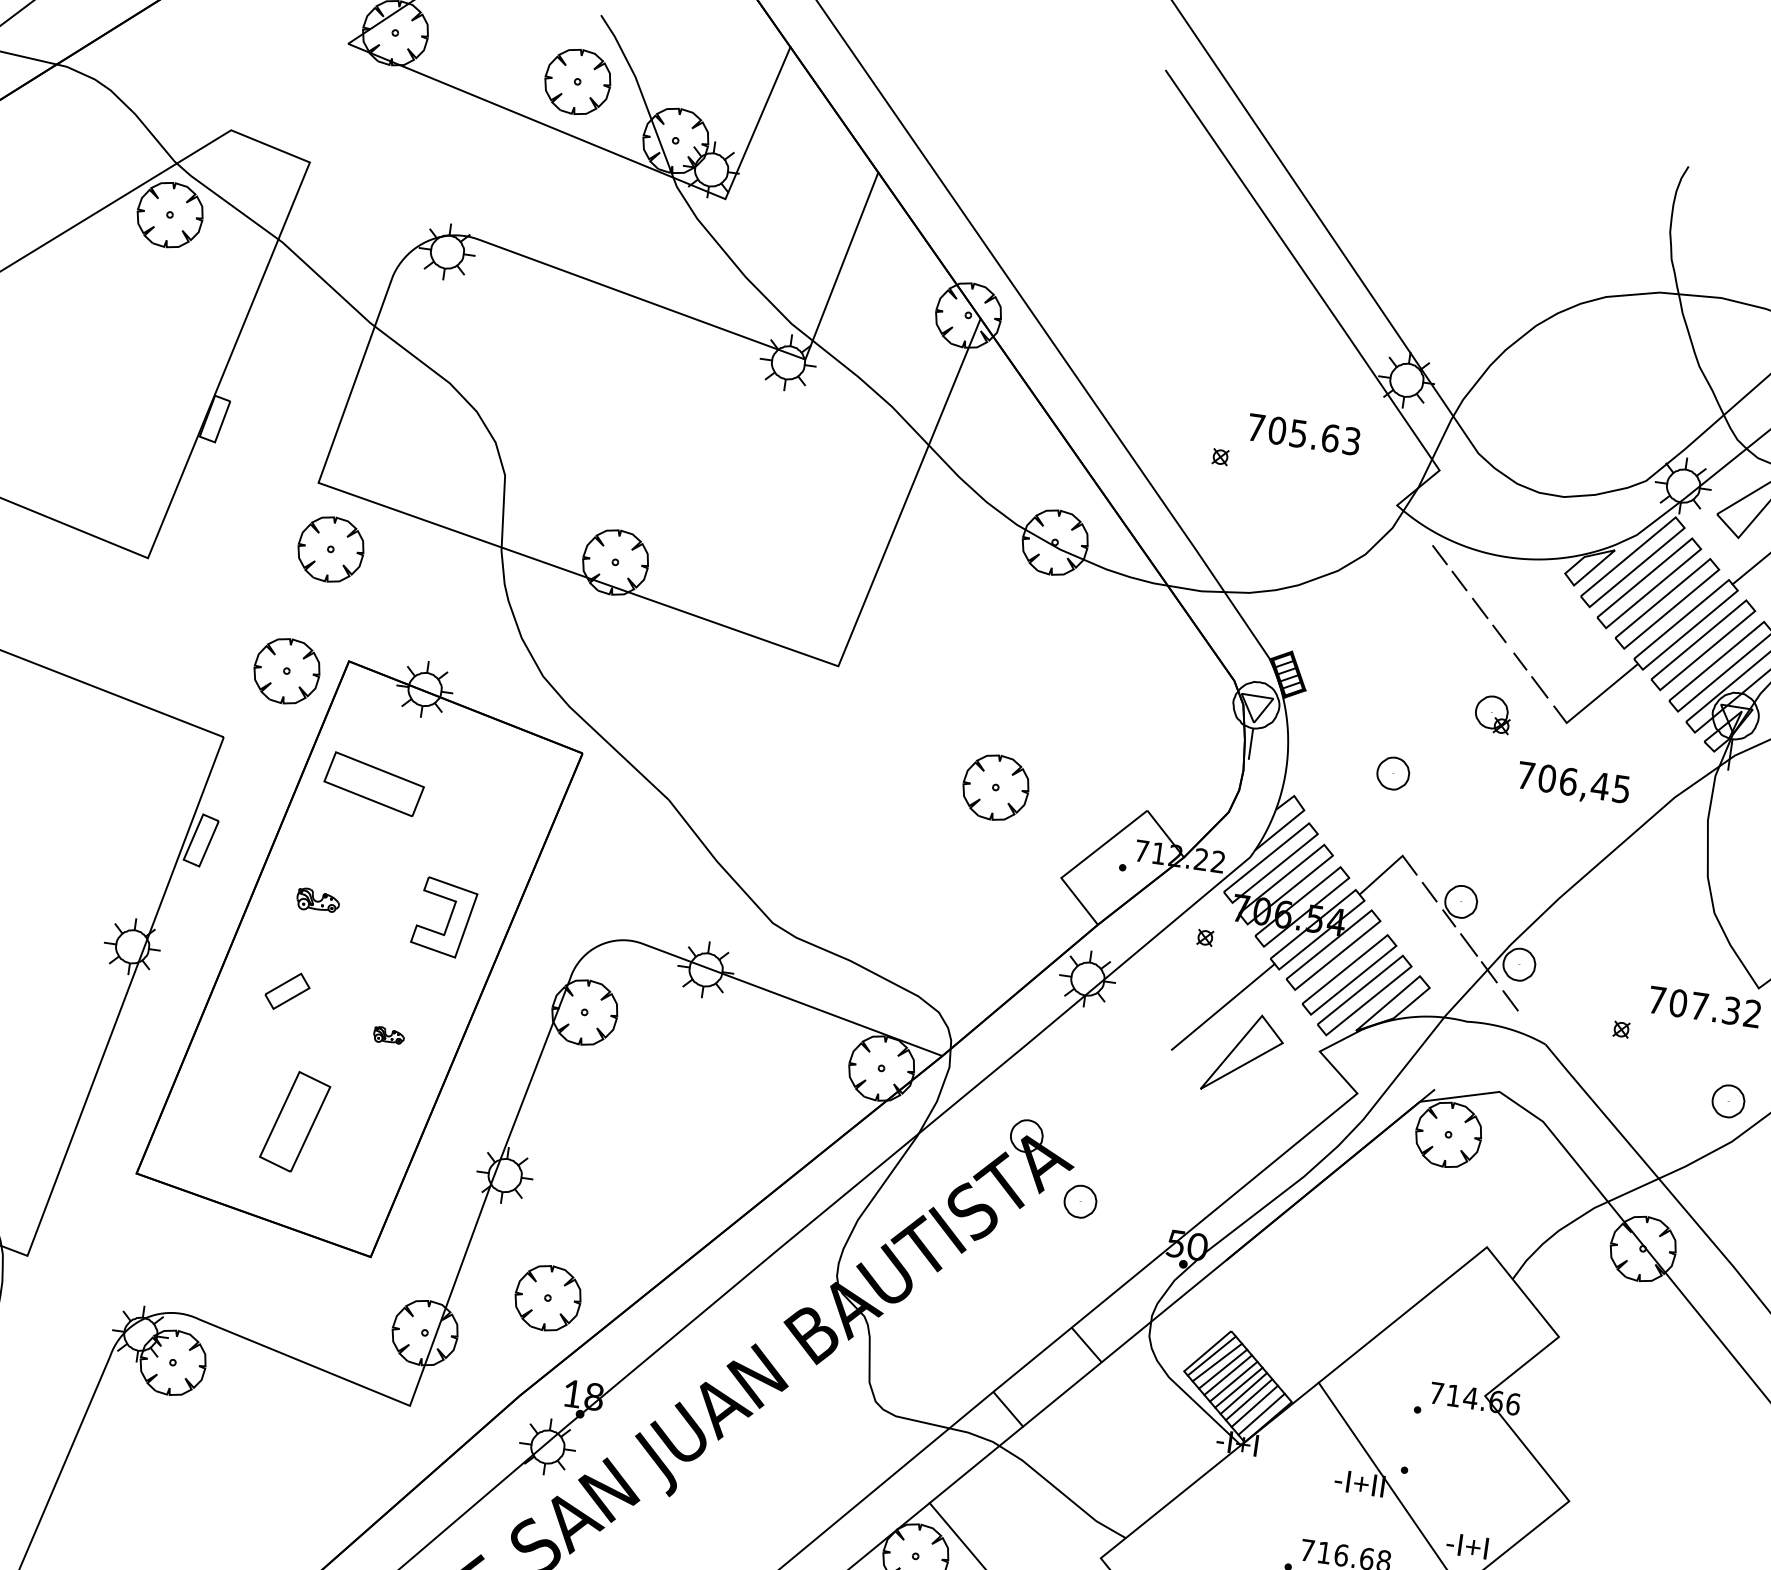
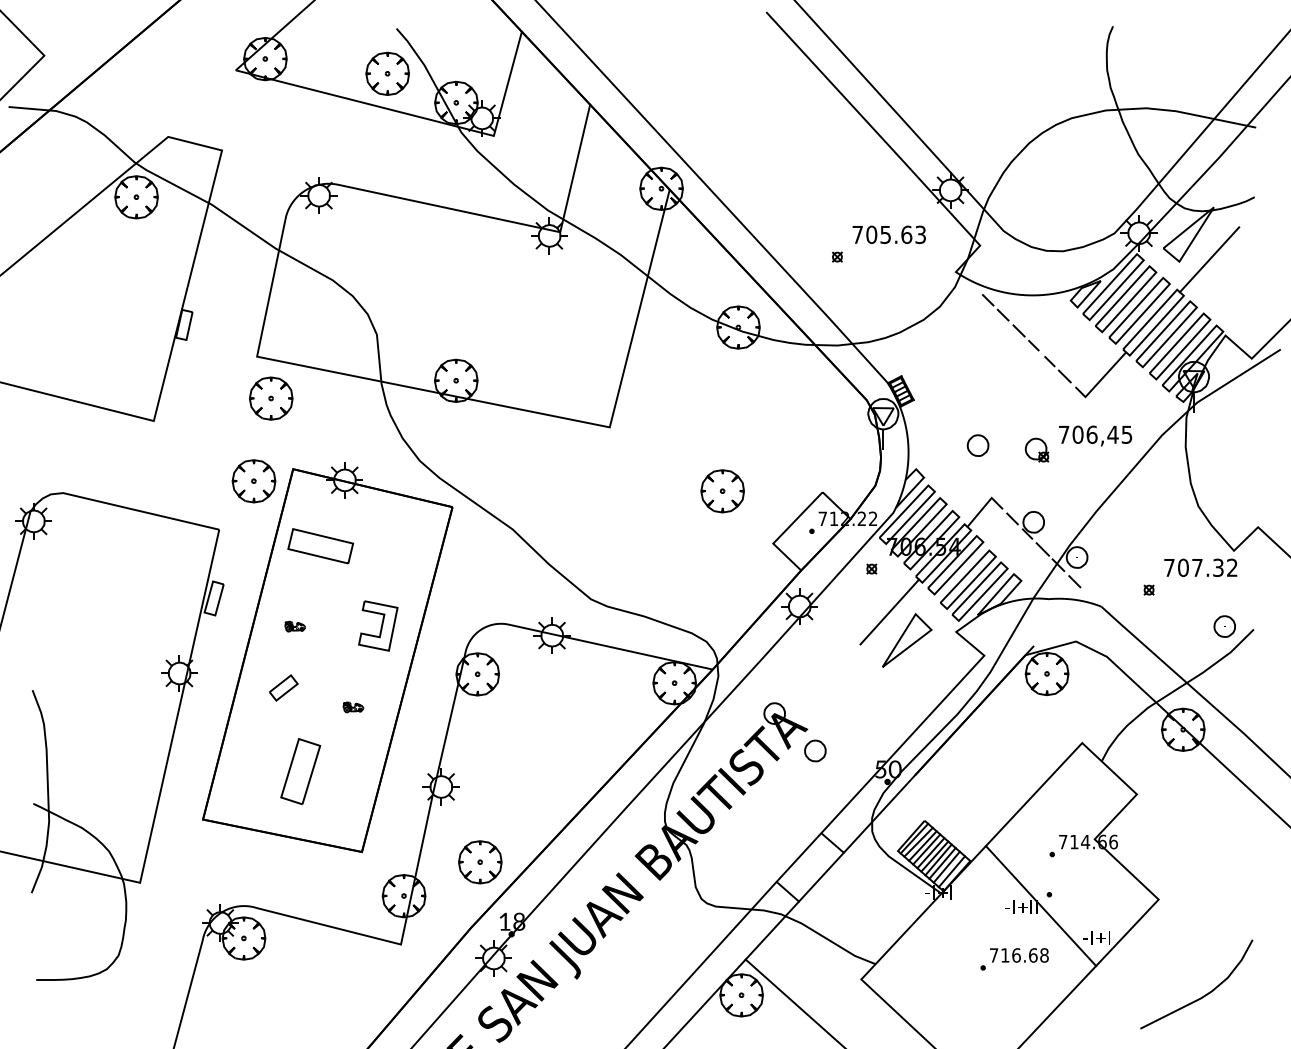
part: (1492, 713) -> (1036, 449), moved
part: (317, 900) -> (294, 626), size x0.71

